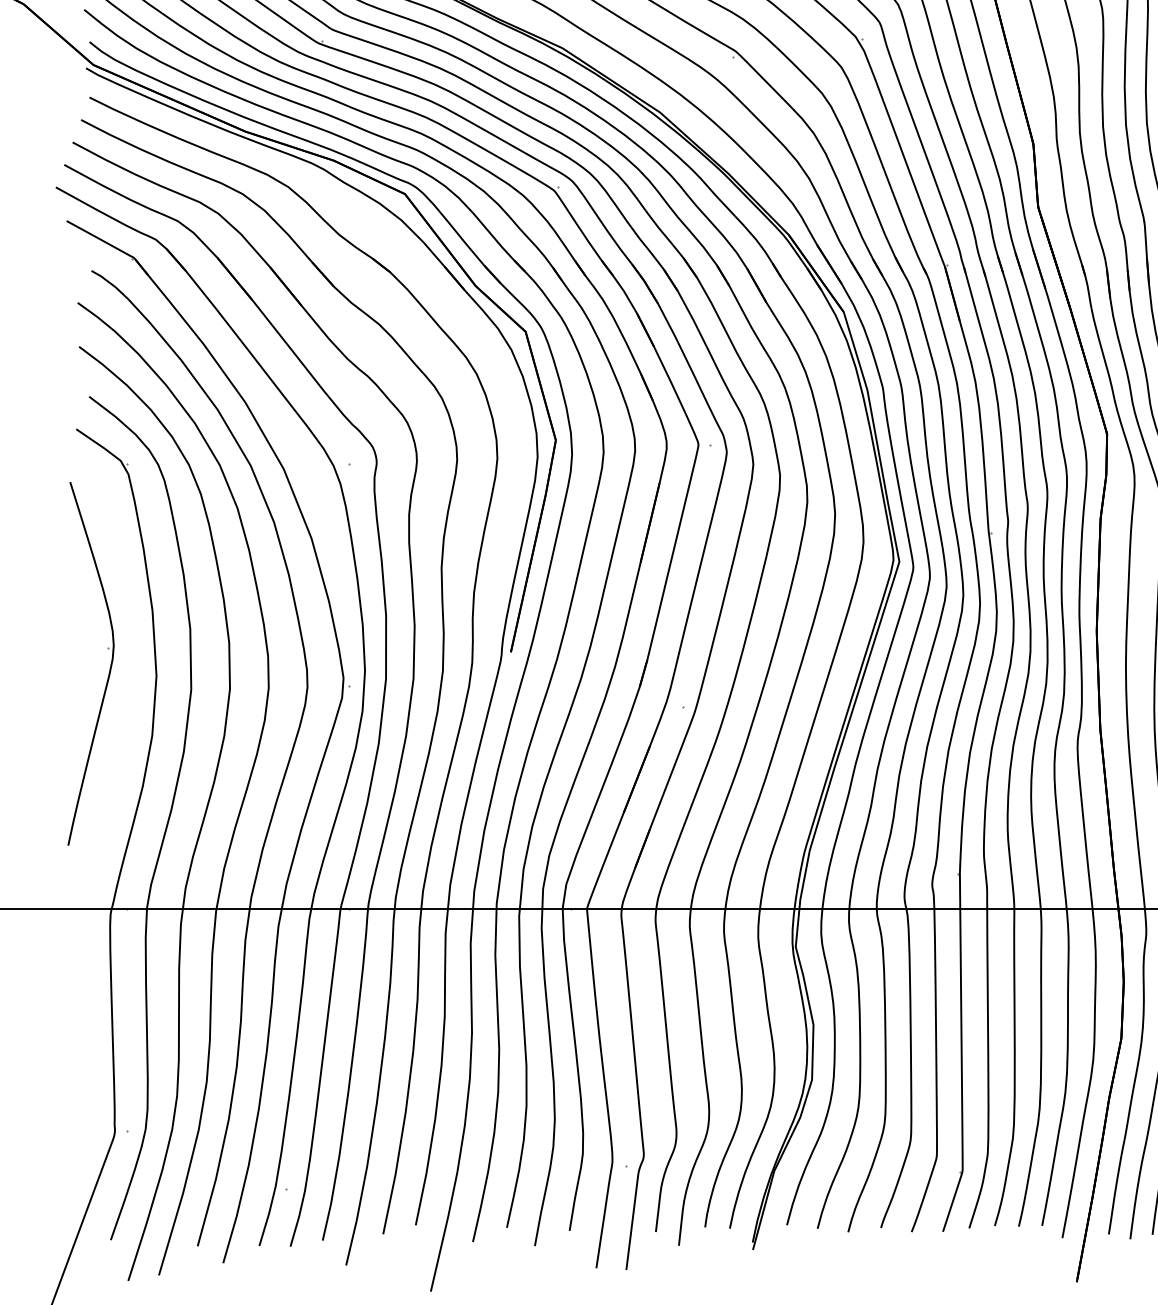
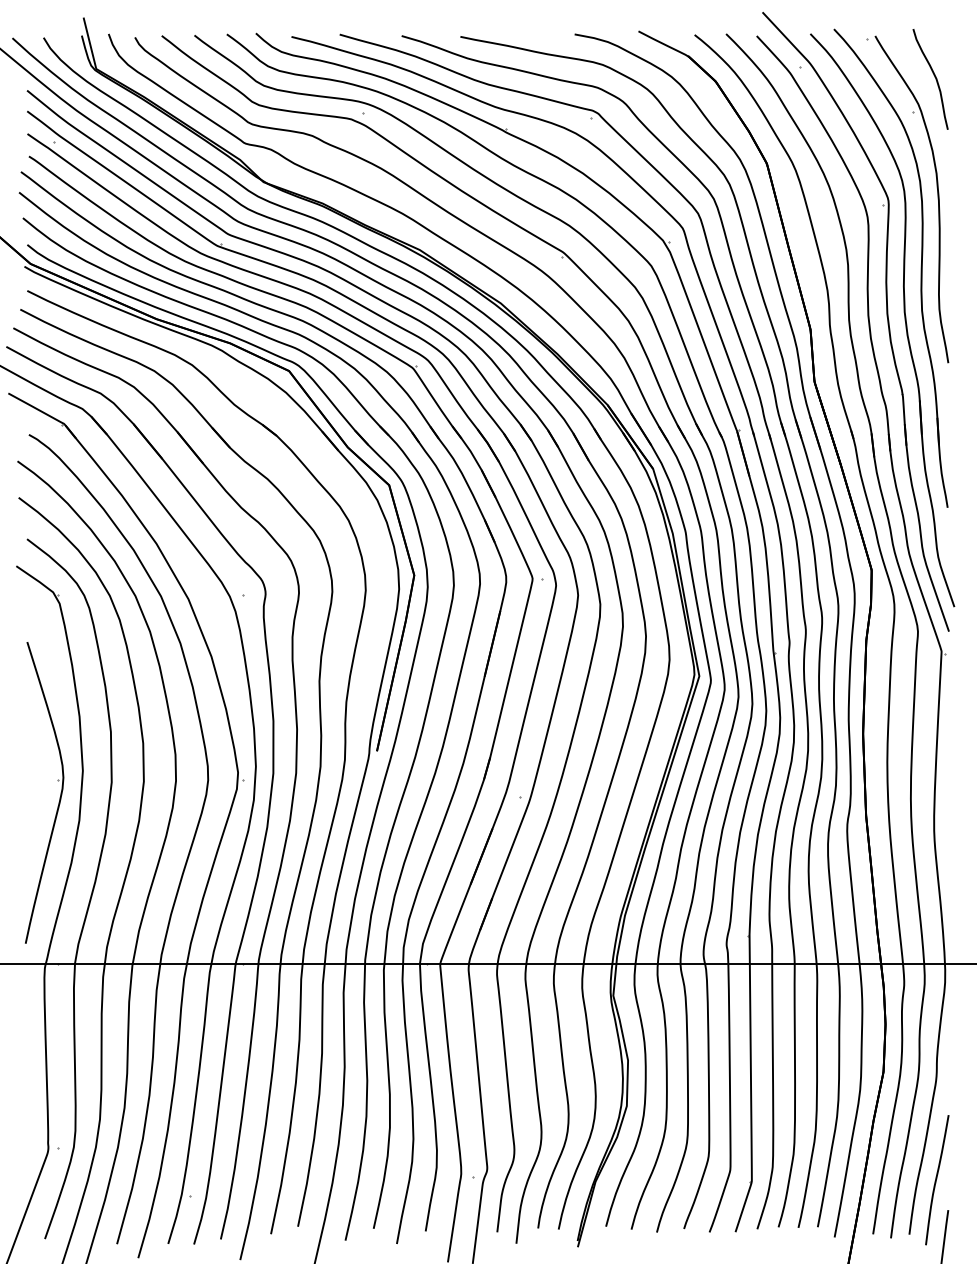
part: (109, 669) -> (59, 797), moved

